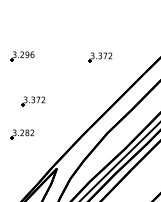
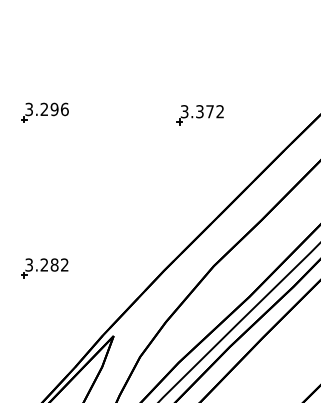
part: (33, 101) -> (66, 202), removed

